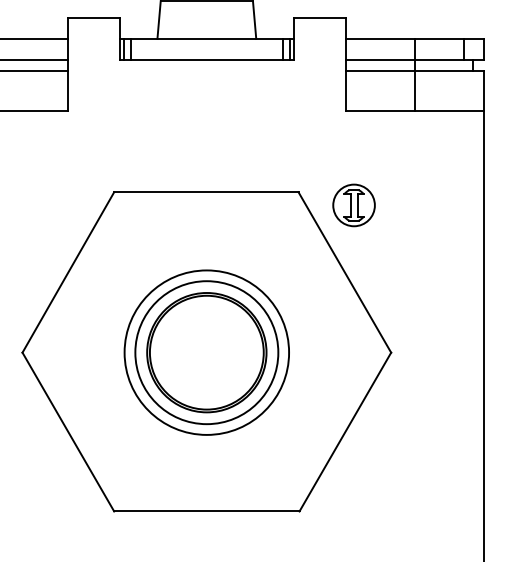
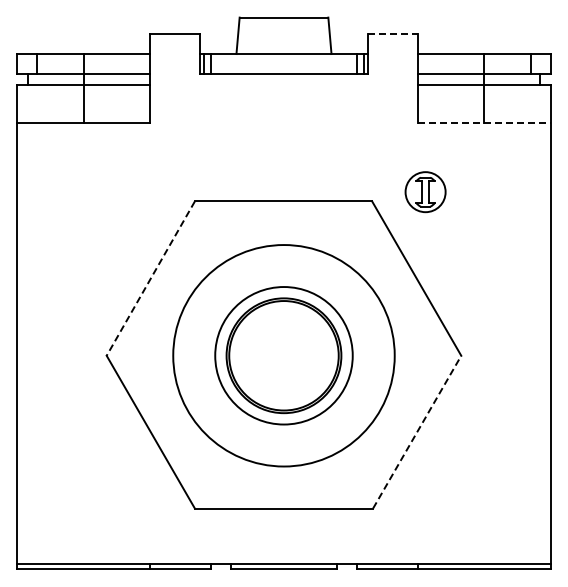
line: (319, 18) -> (392, 34), solid -> dashed
line: (415, 111) -> (484, 123), solid -> dashed
part: (353, 205) -> (425, 192), moved
line: (68, 272) -> (150, 278), solid -> dashed
circle: (206, 352) -> (283, 355), size x1.4
line: (345, 431) -> (417, 431), solid -> dashed

